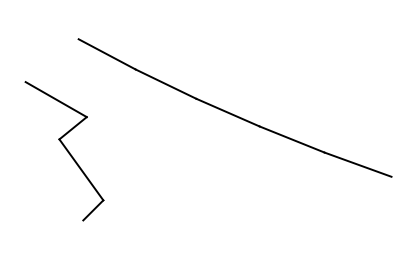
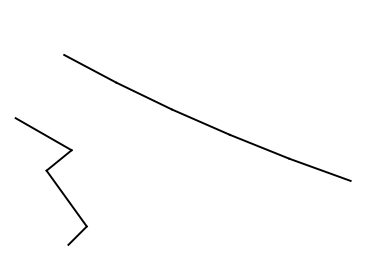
part: (63, 151) -> (50, 181), moved

